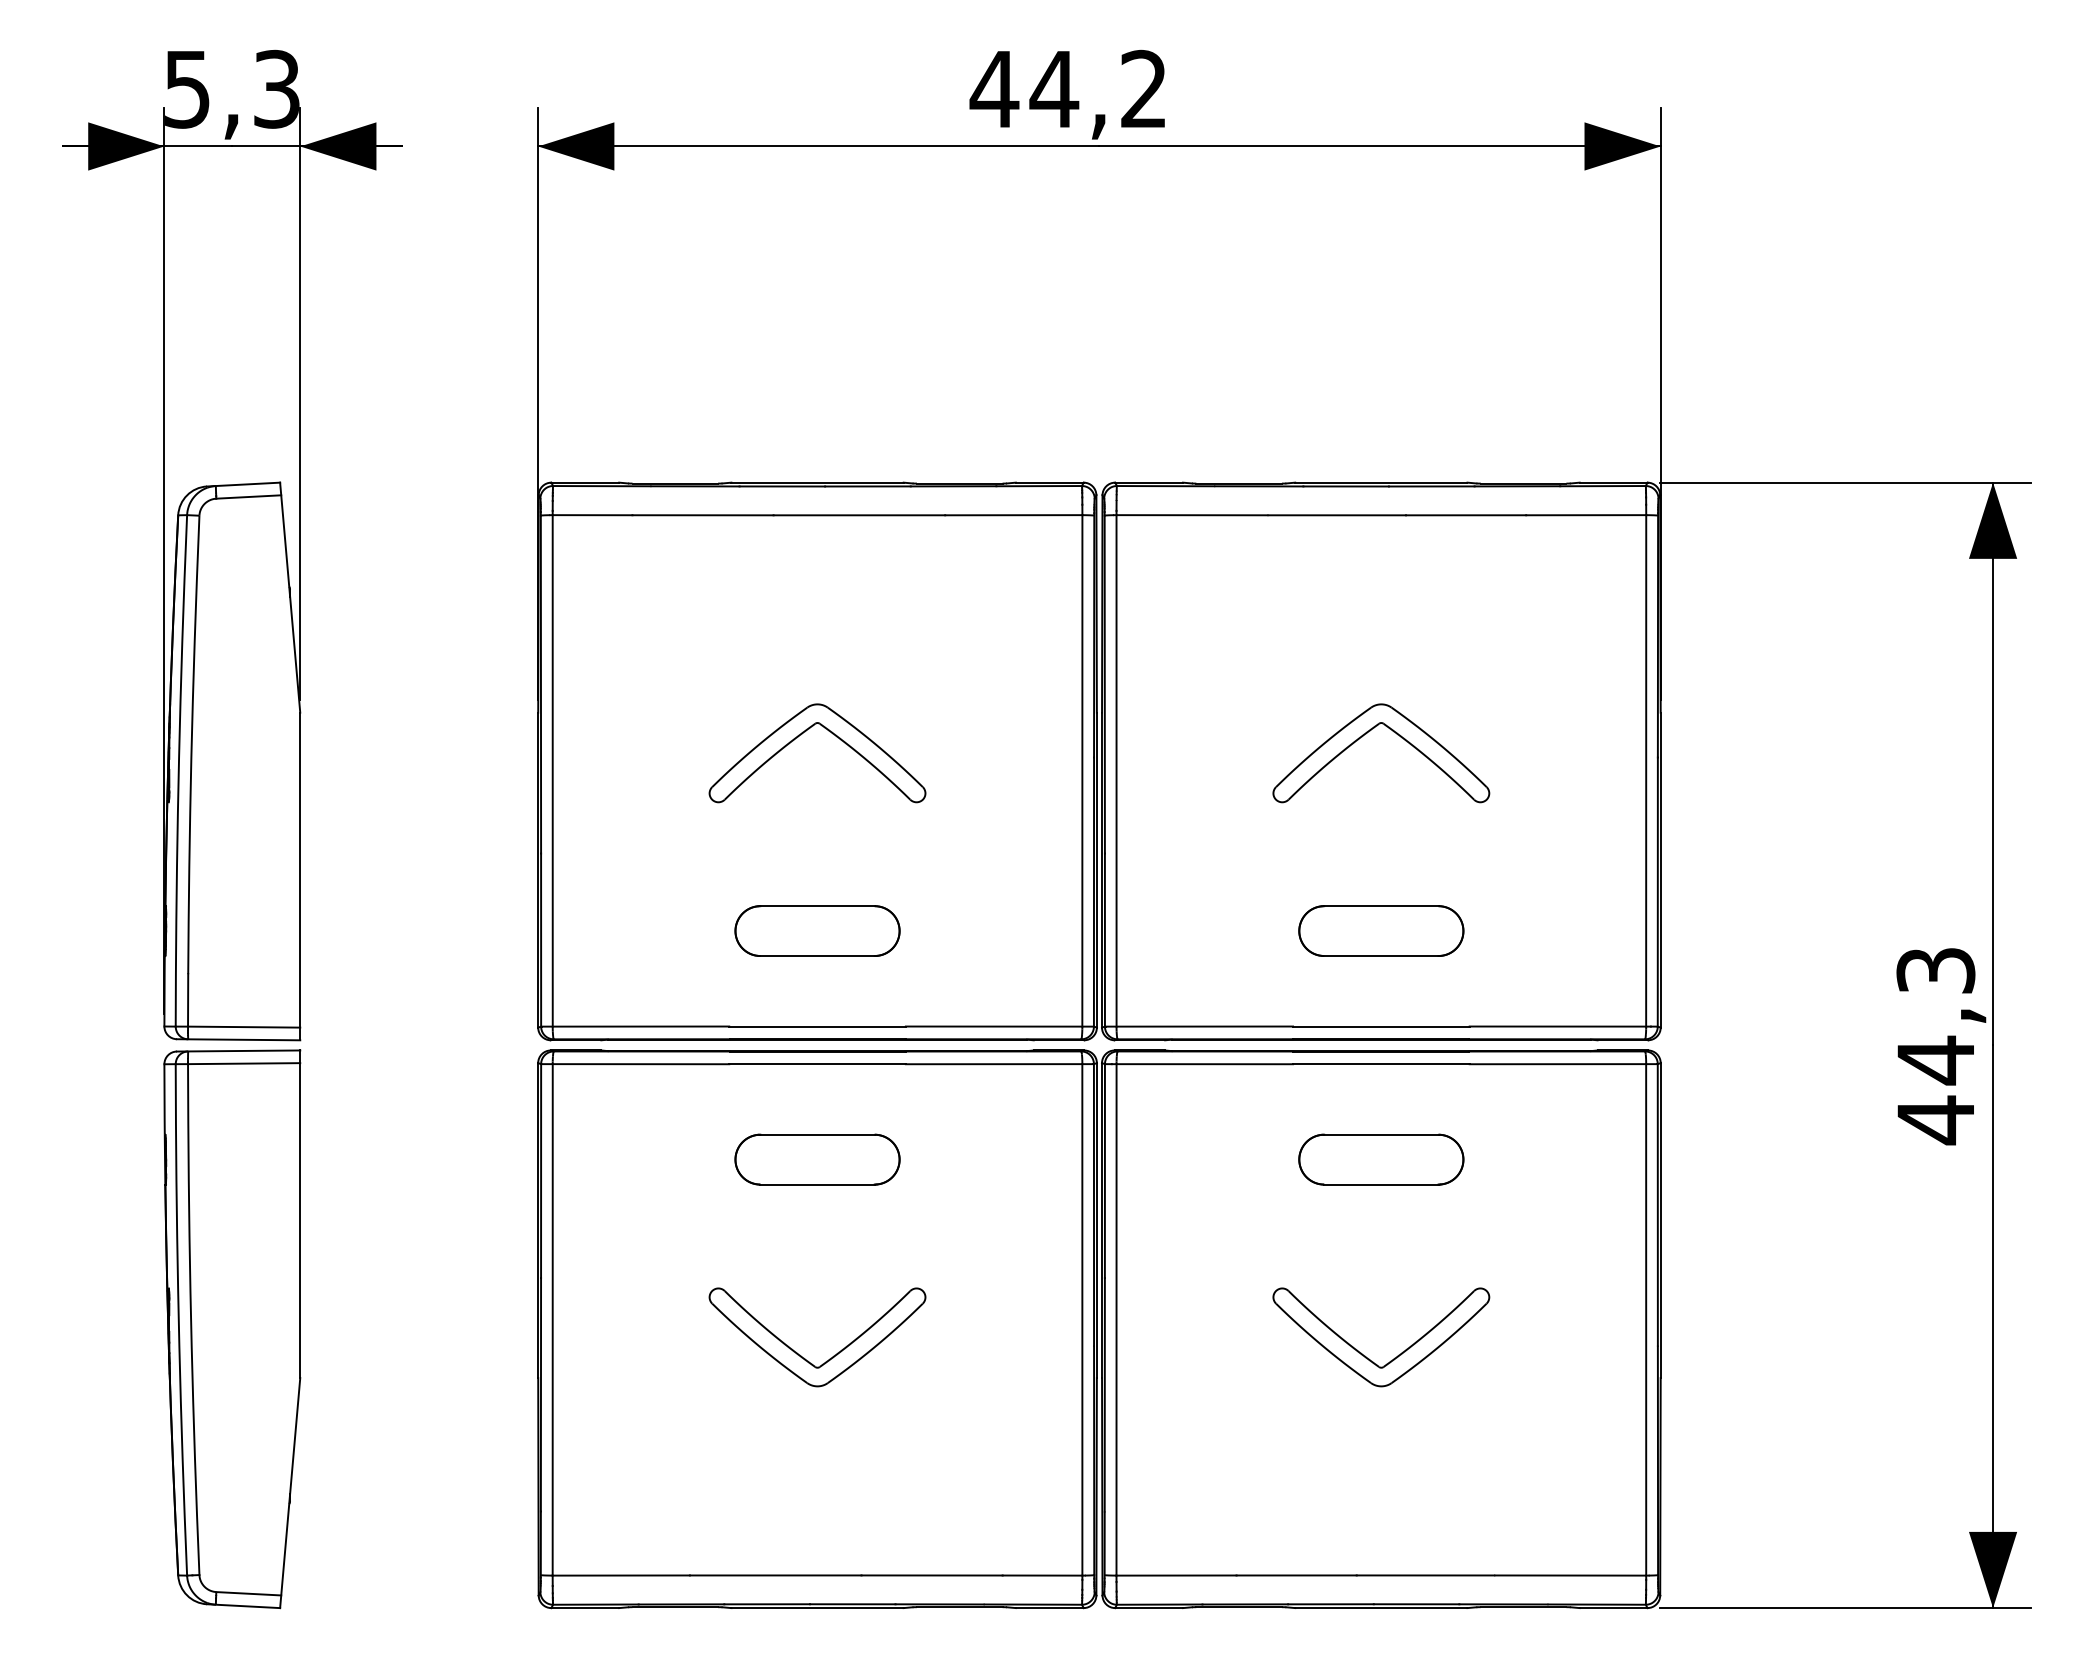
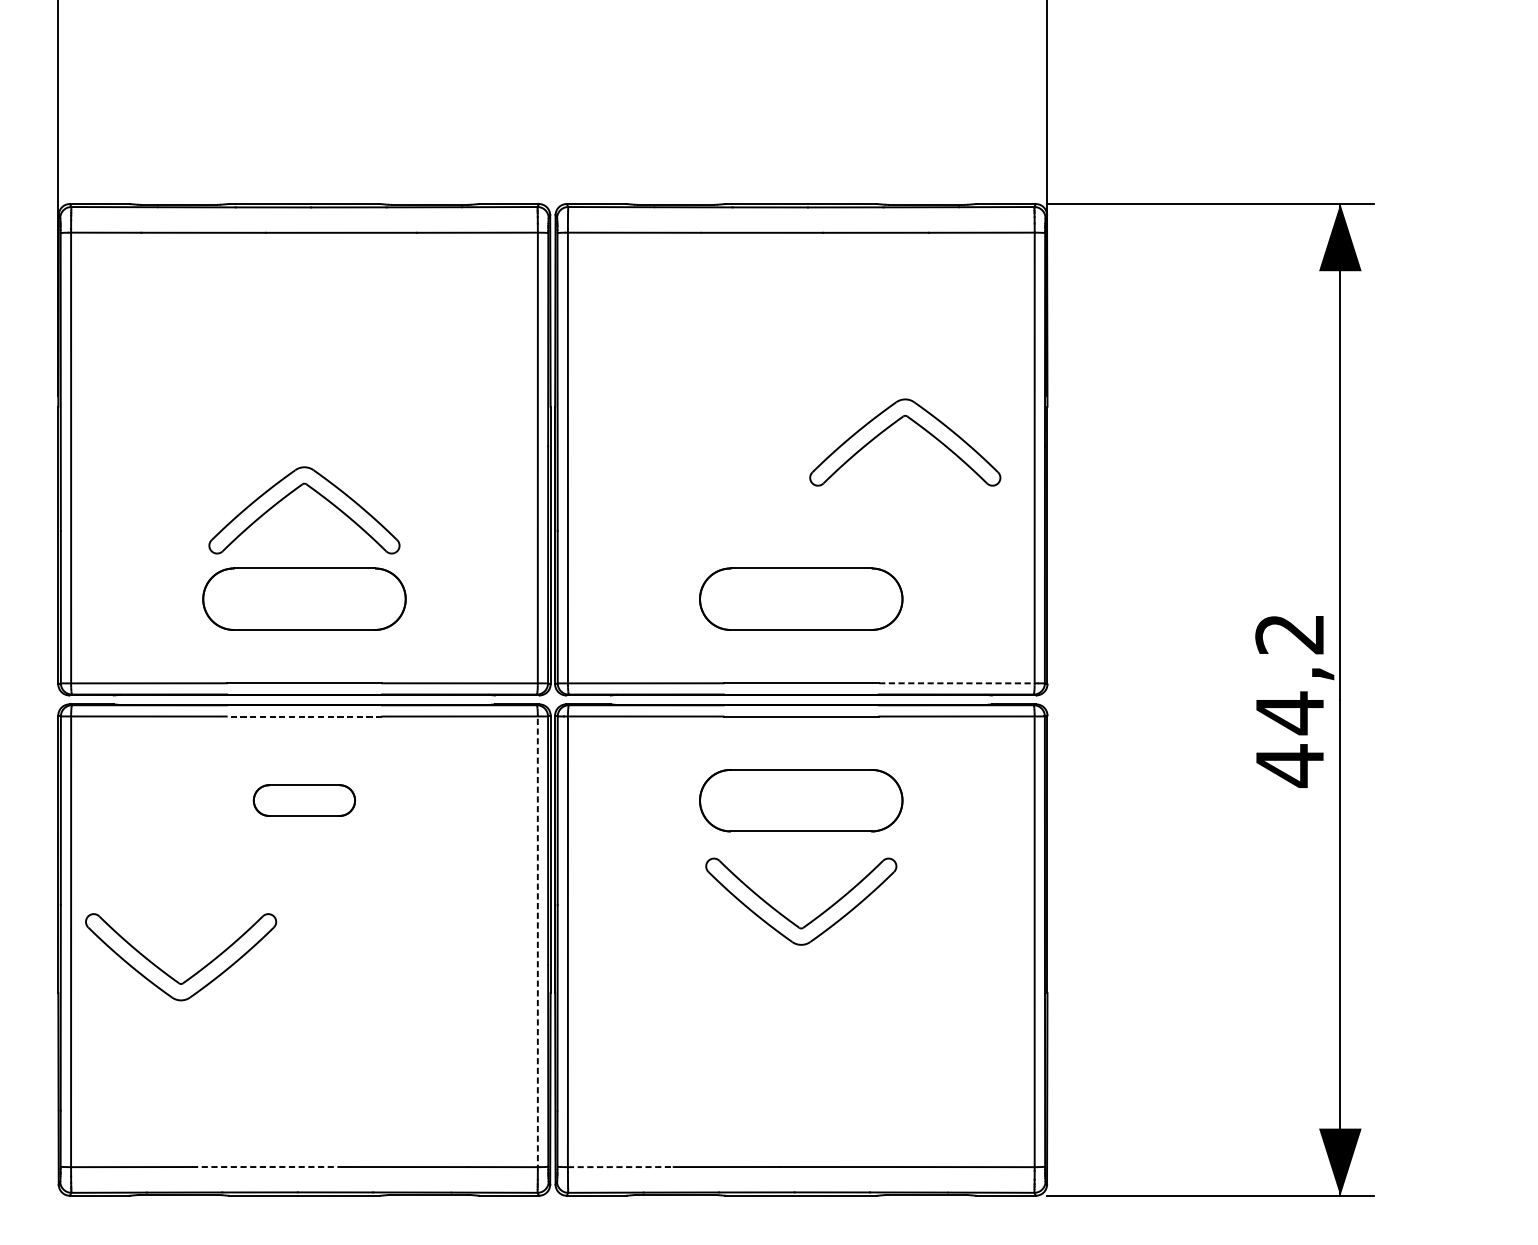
part: (805, 732) -> (293, 492), moved
part: (1397, 735) -> (919, 426), moved
part: (817, 930) -> (304, 598), size x1.4
part: (1381, 930) -> (801, 598), size x1.4
text: (1935, 970) -> (1289, 633), 44,3 -> 44,2
line: (1560, 1026) -> (959, 683), solid -> dashed
line: (817, 1064) -> (304, 716), solid -> dashed
part: (817, 1159) -> (304, 800), size x0.7
part: (1381, 1159) -> (801, 800), size x1.4
line: (1082, 1322) -> (537, 944), solid -> dashed
part: (801, 1355) -> (166, 973), moved
part: (1394, 1357) -> (812, 919), moved
line: (775, 1575) -> (267, 1167), solid -> dashed
line: (1177, 1575) -> (621, 1167), solid -> dashed

